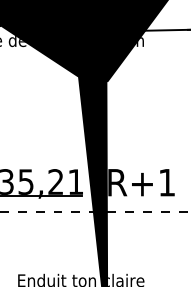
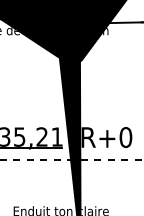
text: (166, 182) -> (125, 137), R+1 -> R+0

